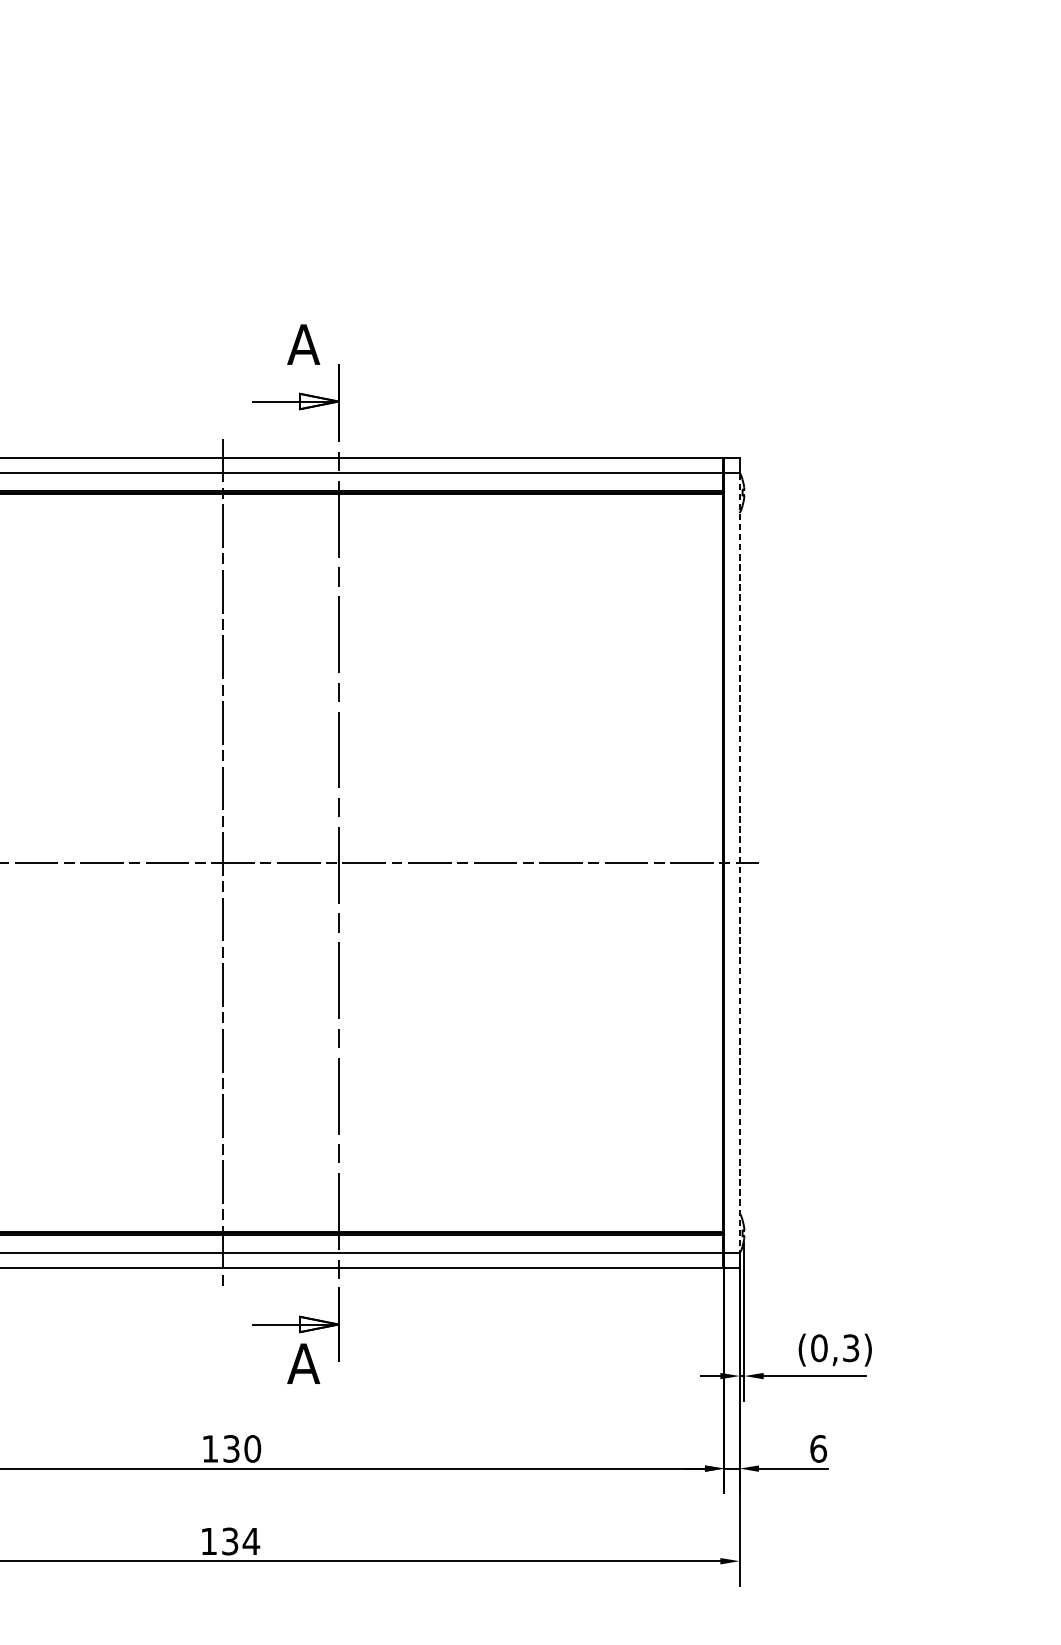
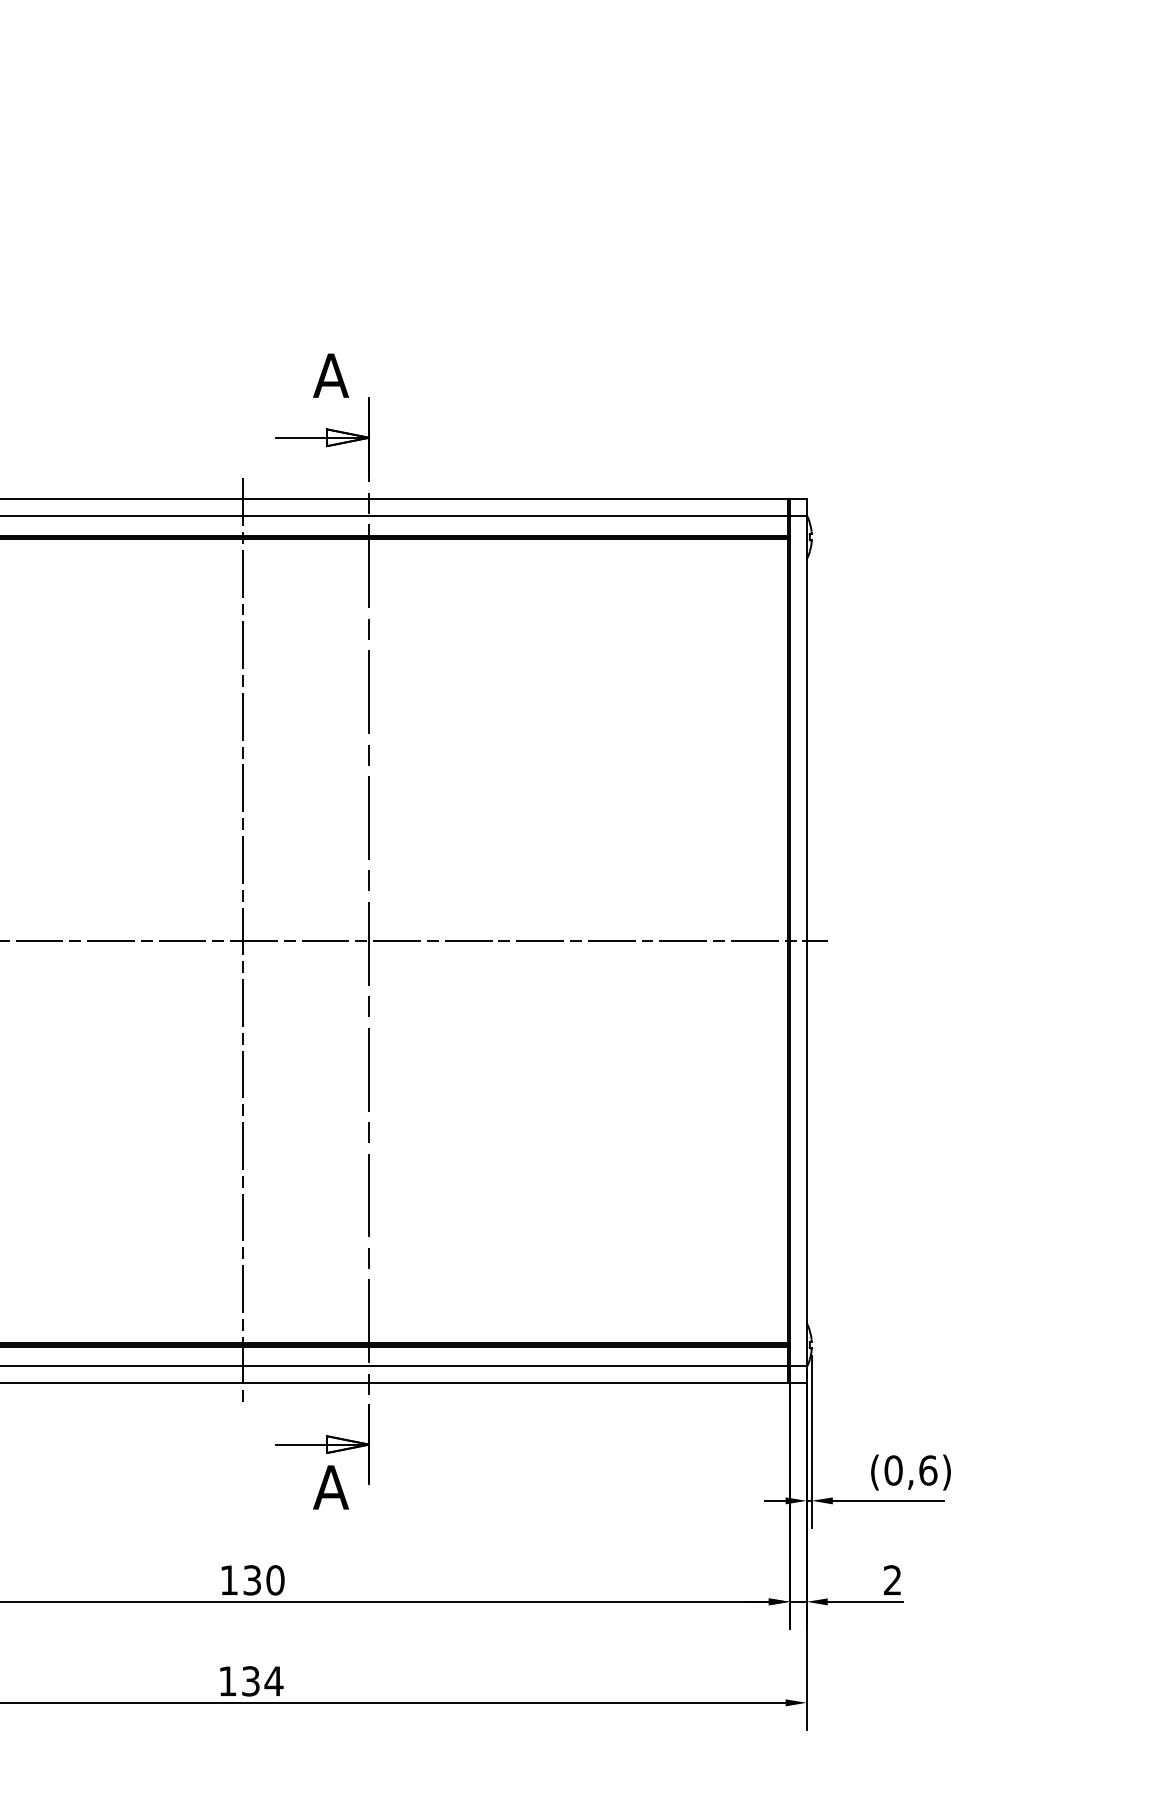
line: (739, 863) -> (806, 941), dashed -> solid
text: (851, 1348) -> (928, 1470), (0,3) -> (0,6)
text: (818, 1449) -> (892, 1580), 6 -> 2

